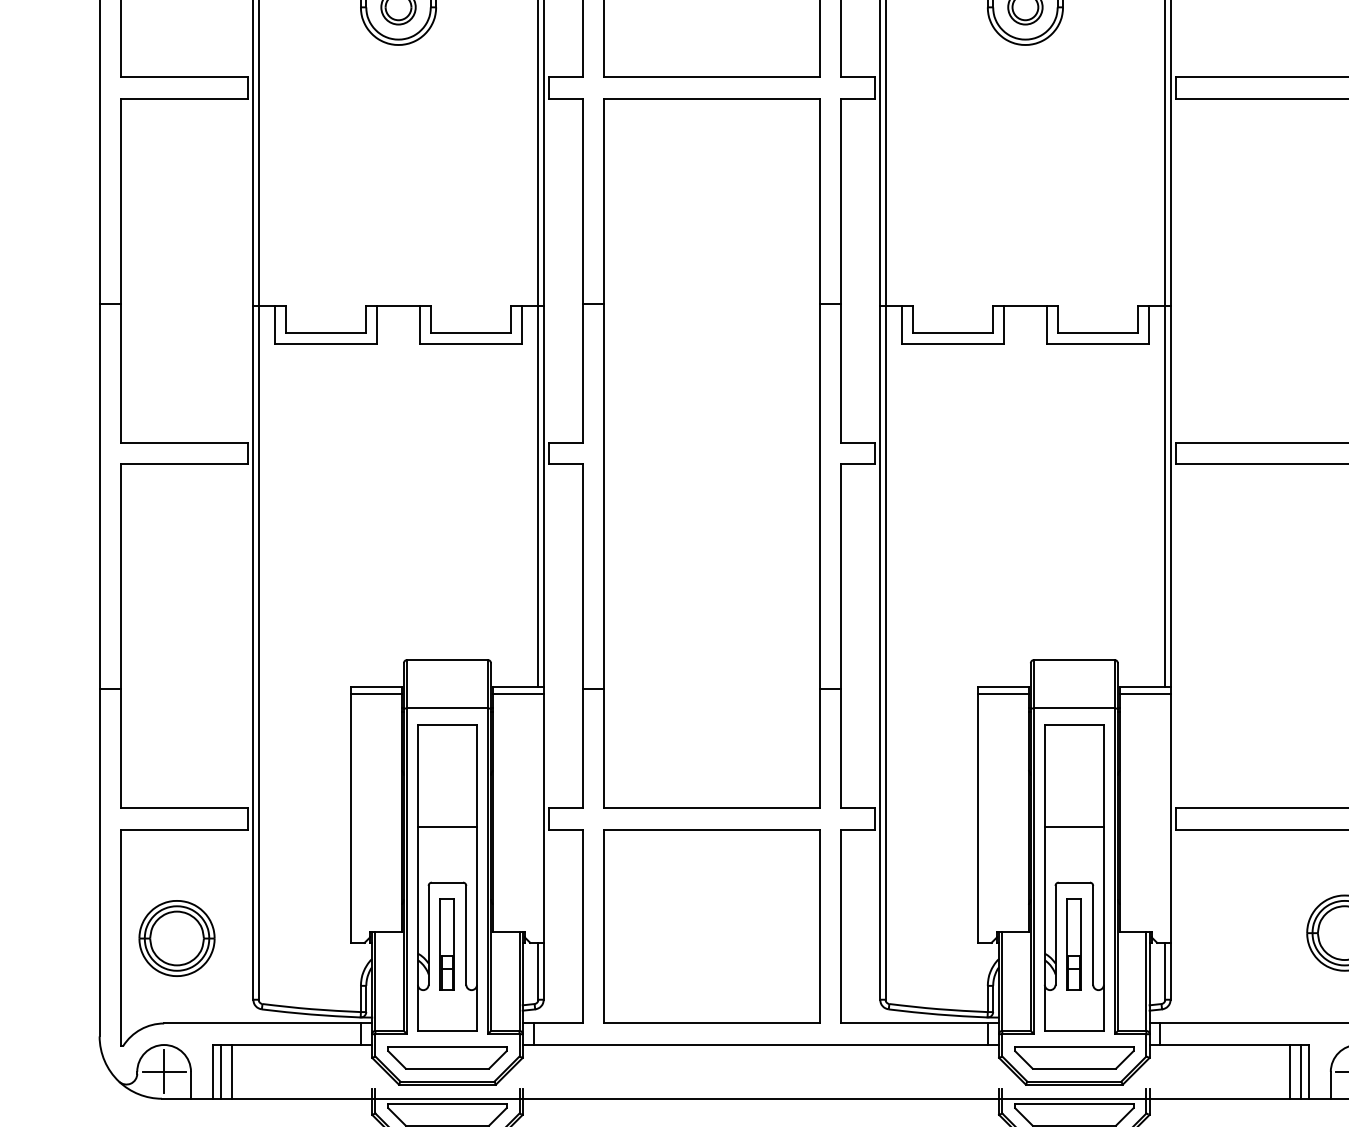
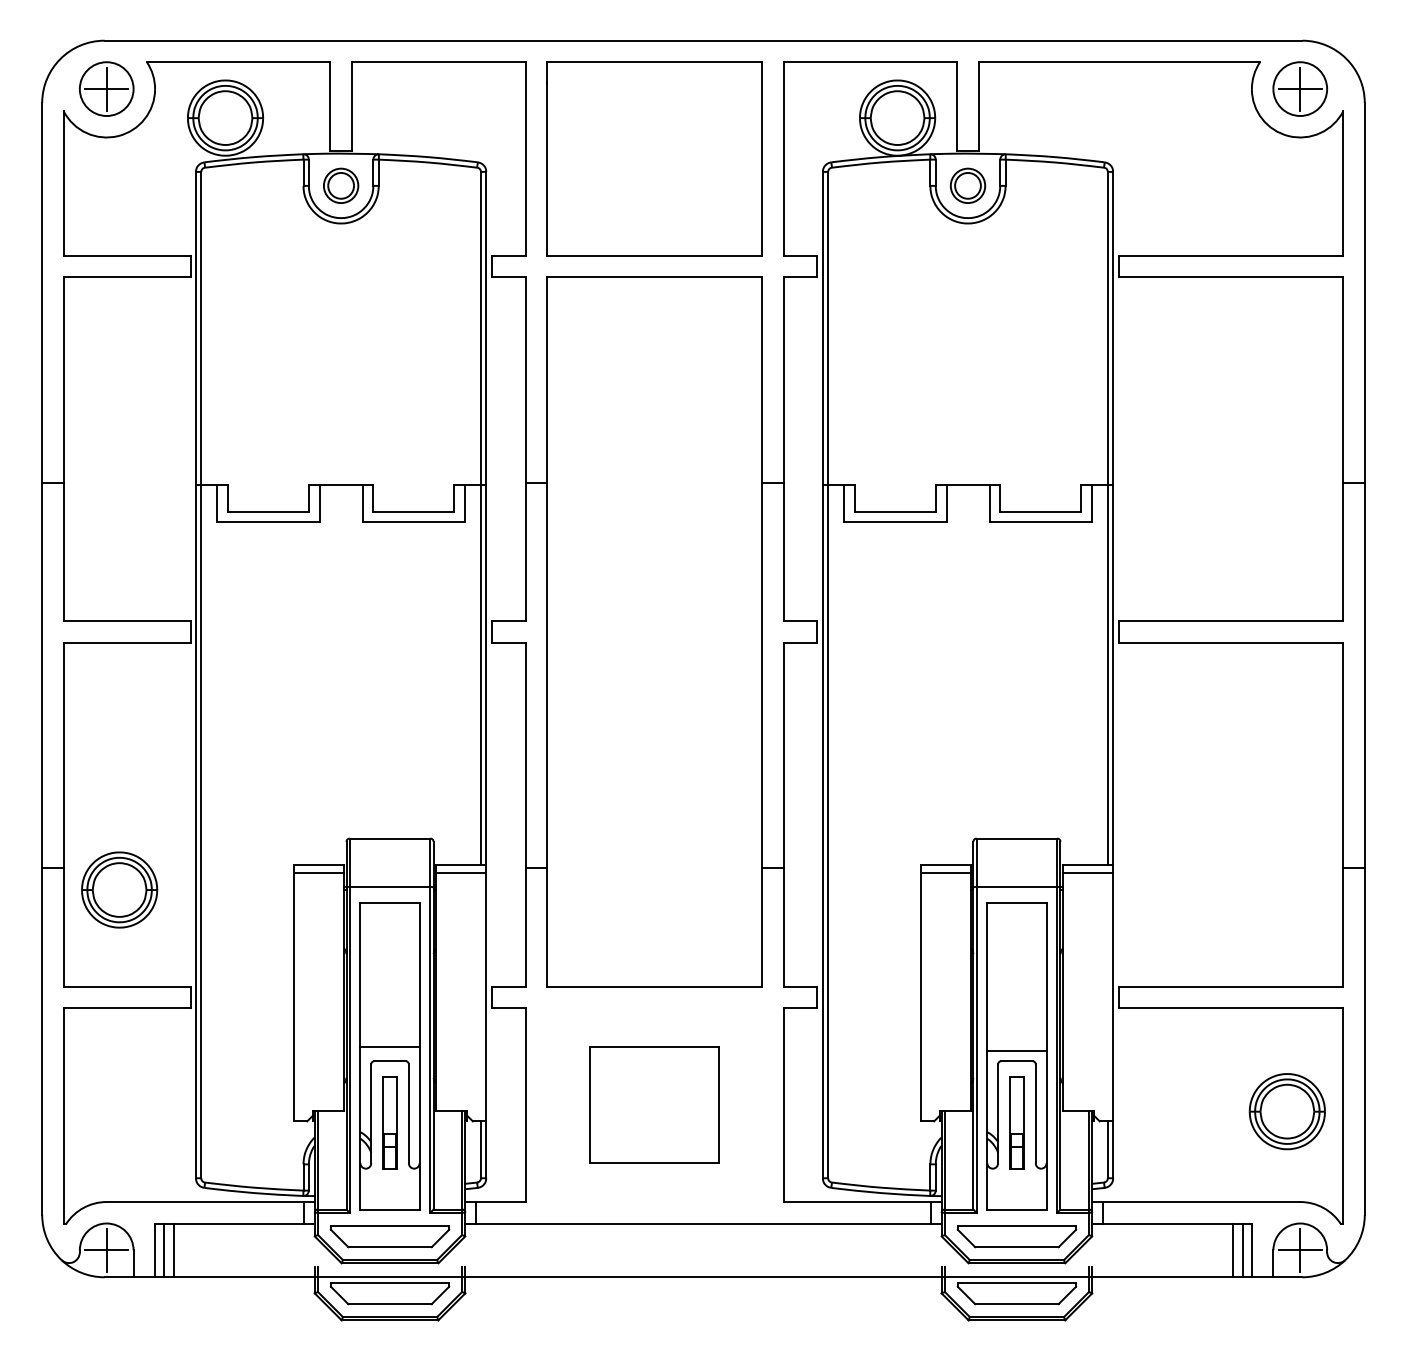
line: (446, 826) -> (389, 1047), moved
line: (1073, 826) -> (1016, 1051), moved
part: (711, 925) -> (654, 1104), size x0.6
part: (176, 937) -> (119, 889), moved

